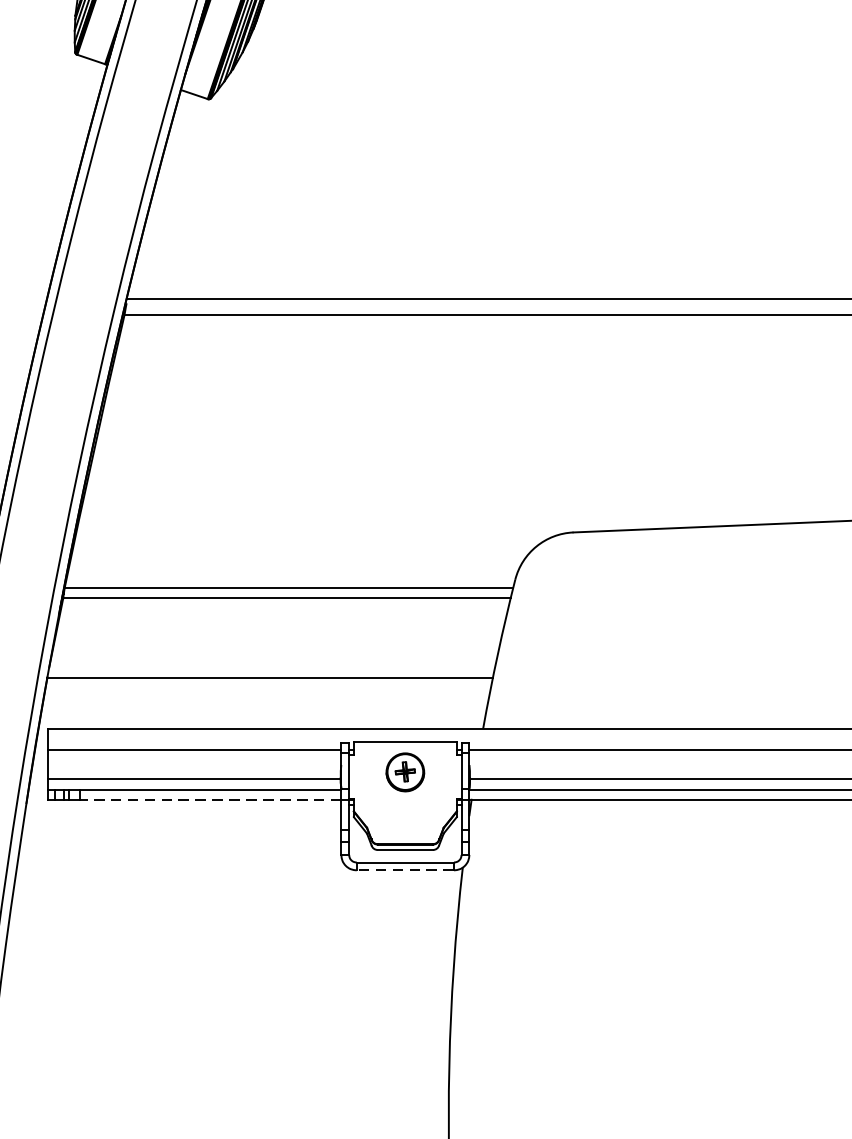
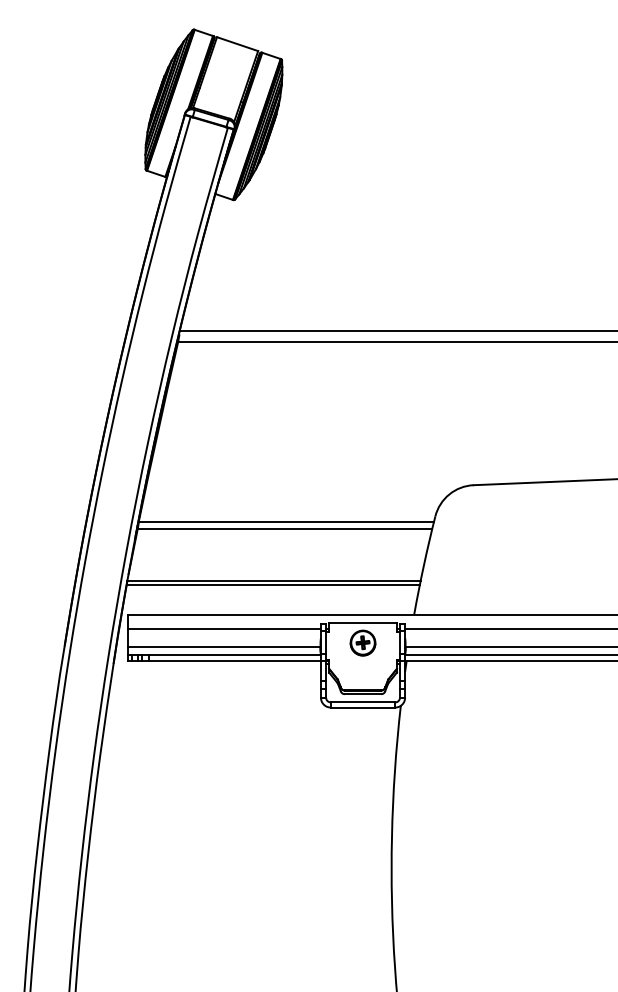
line: (267, 683) -> (272, 584), added
line: (210, 800) -> (234, 661), dashed -> solid
line: (404, 870) -> (362, 707), dashed -> solid

